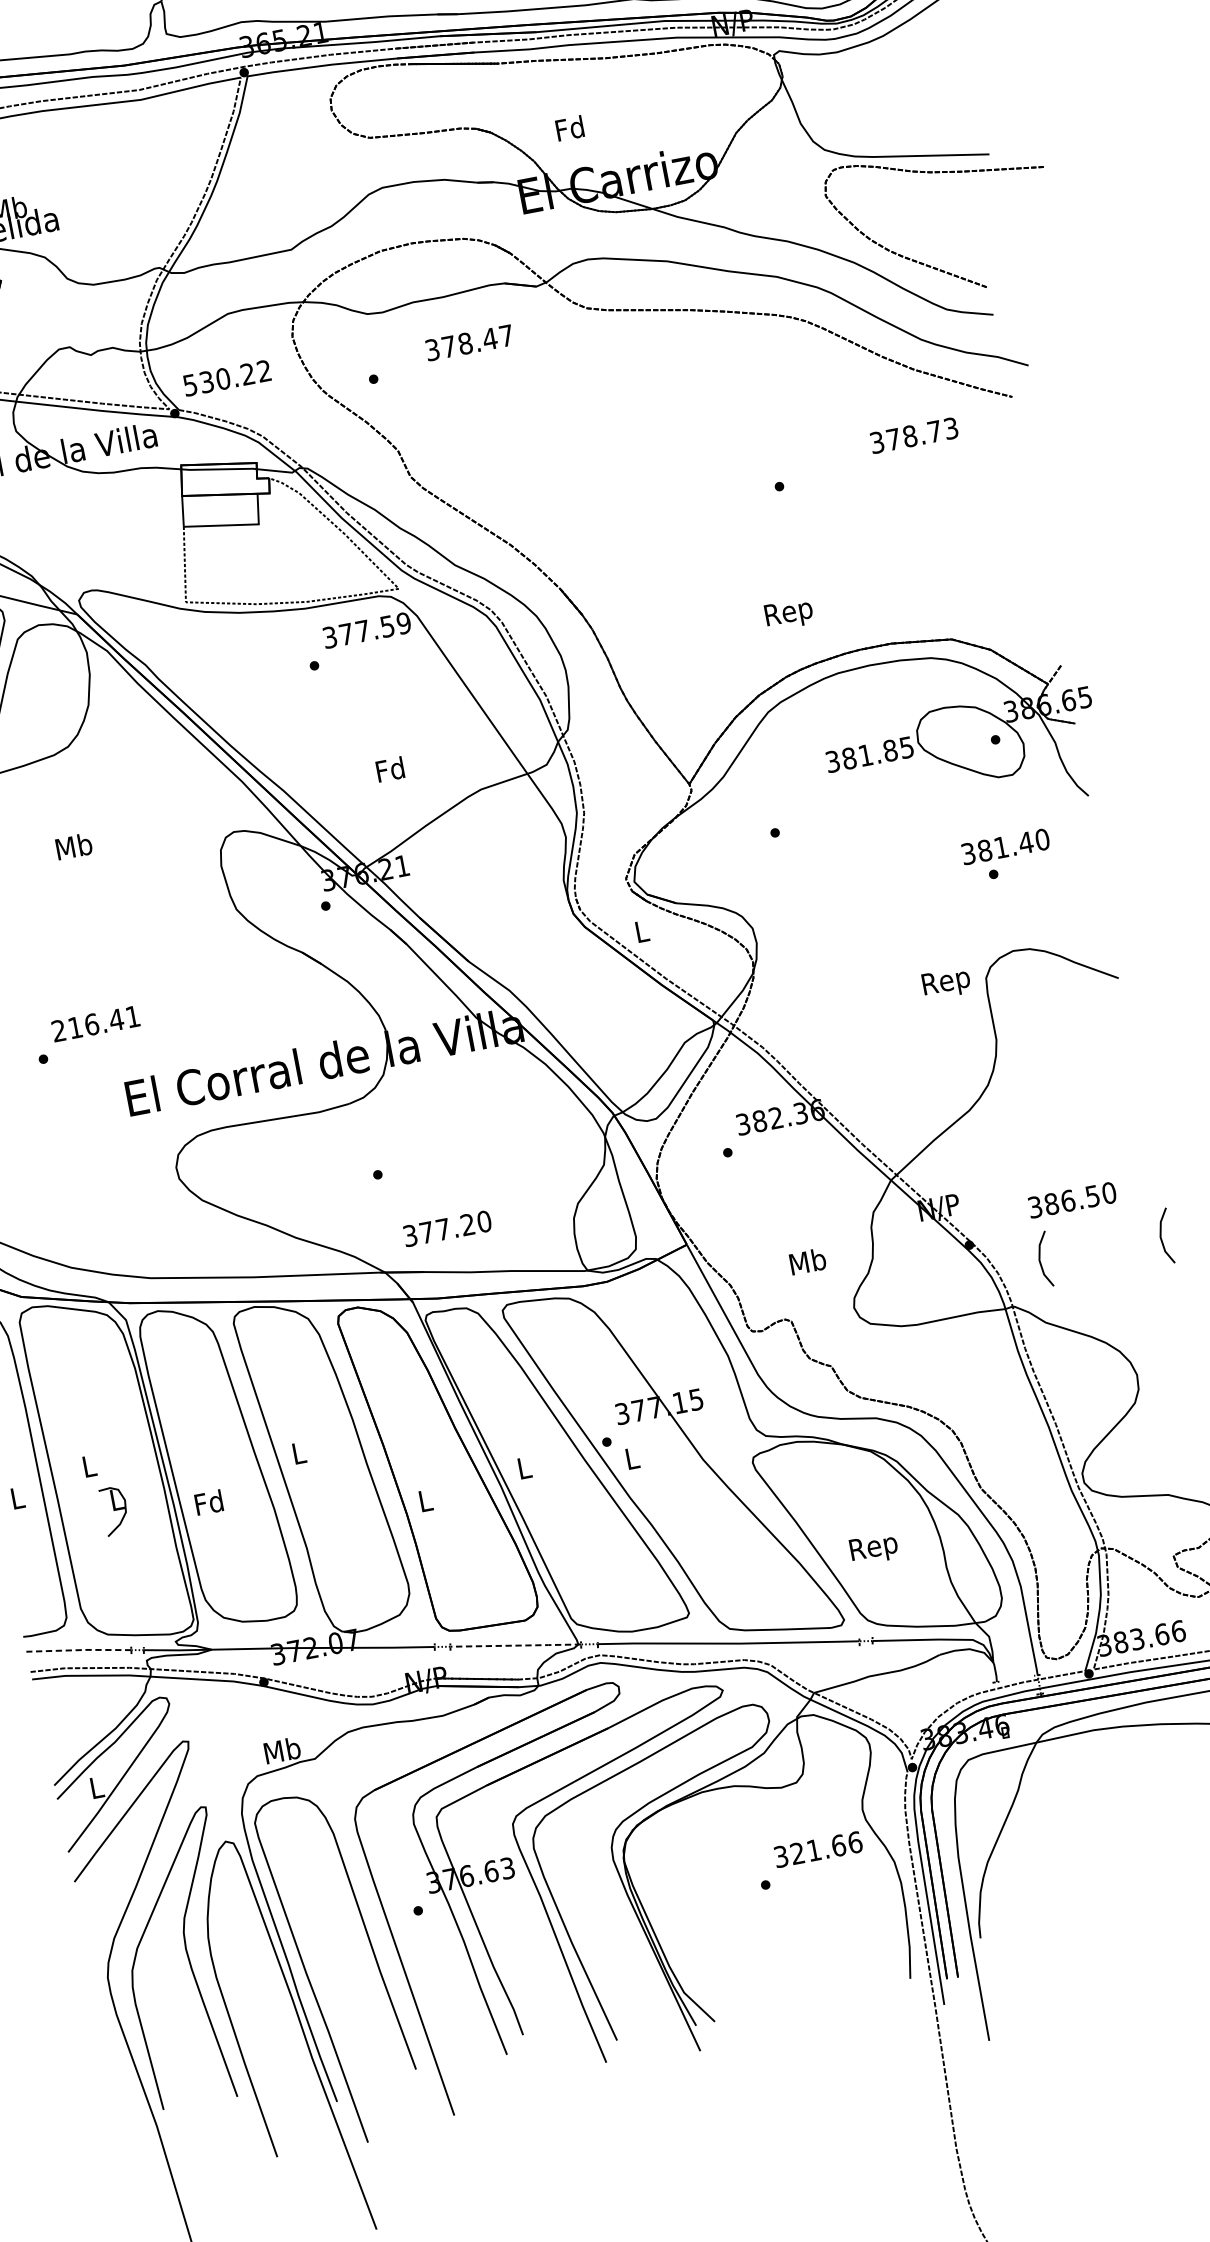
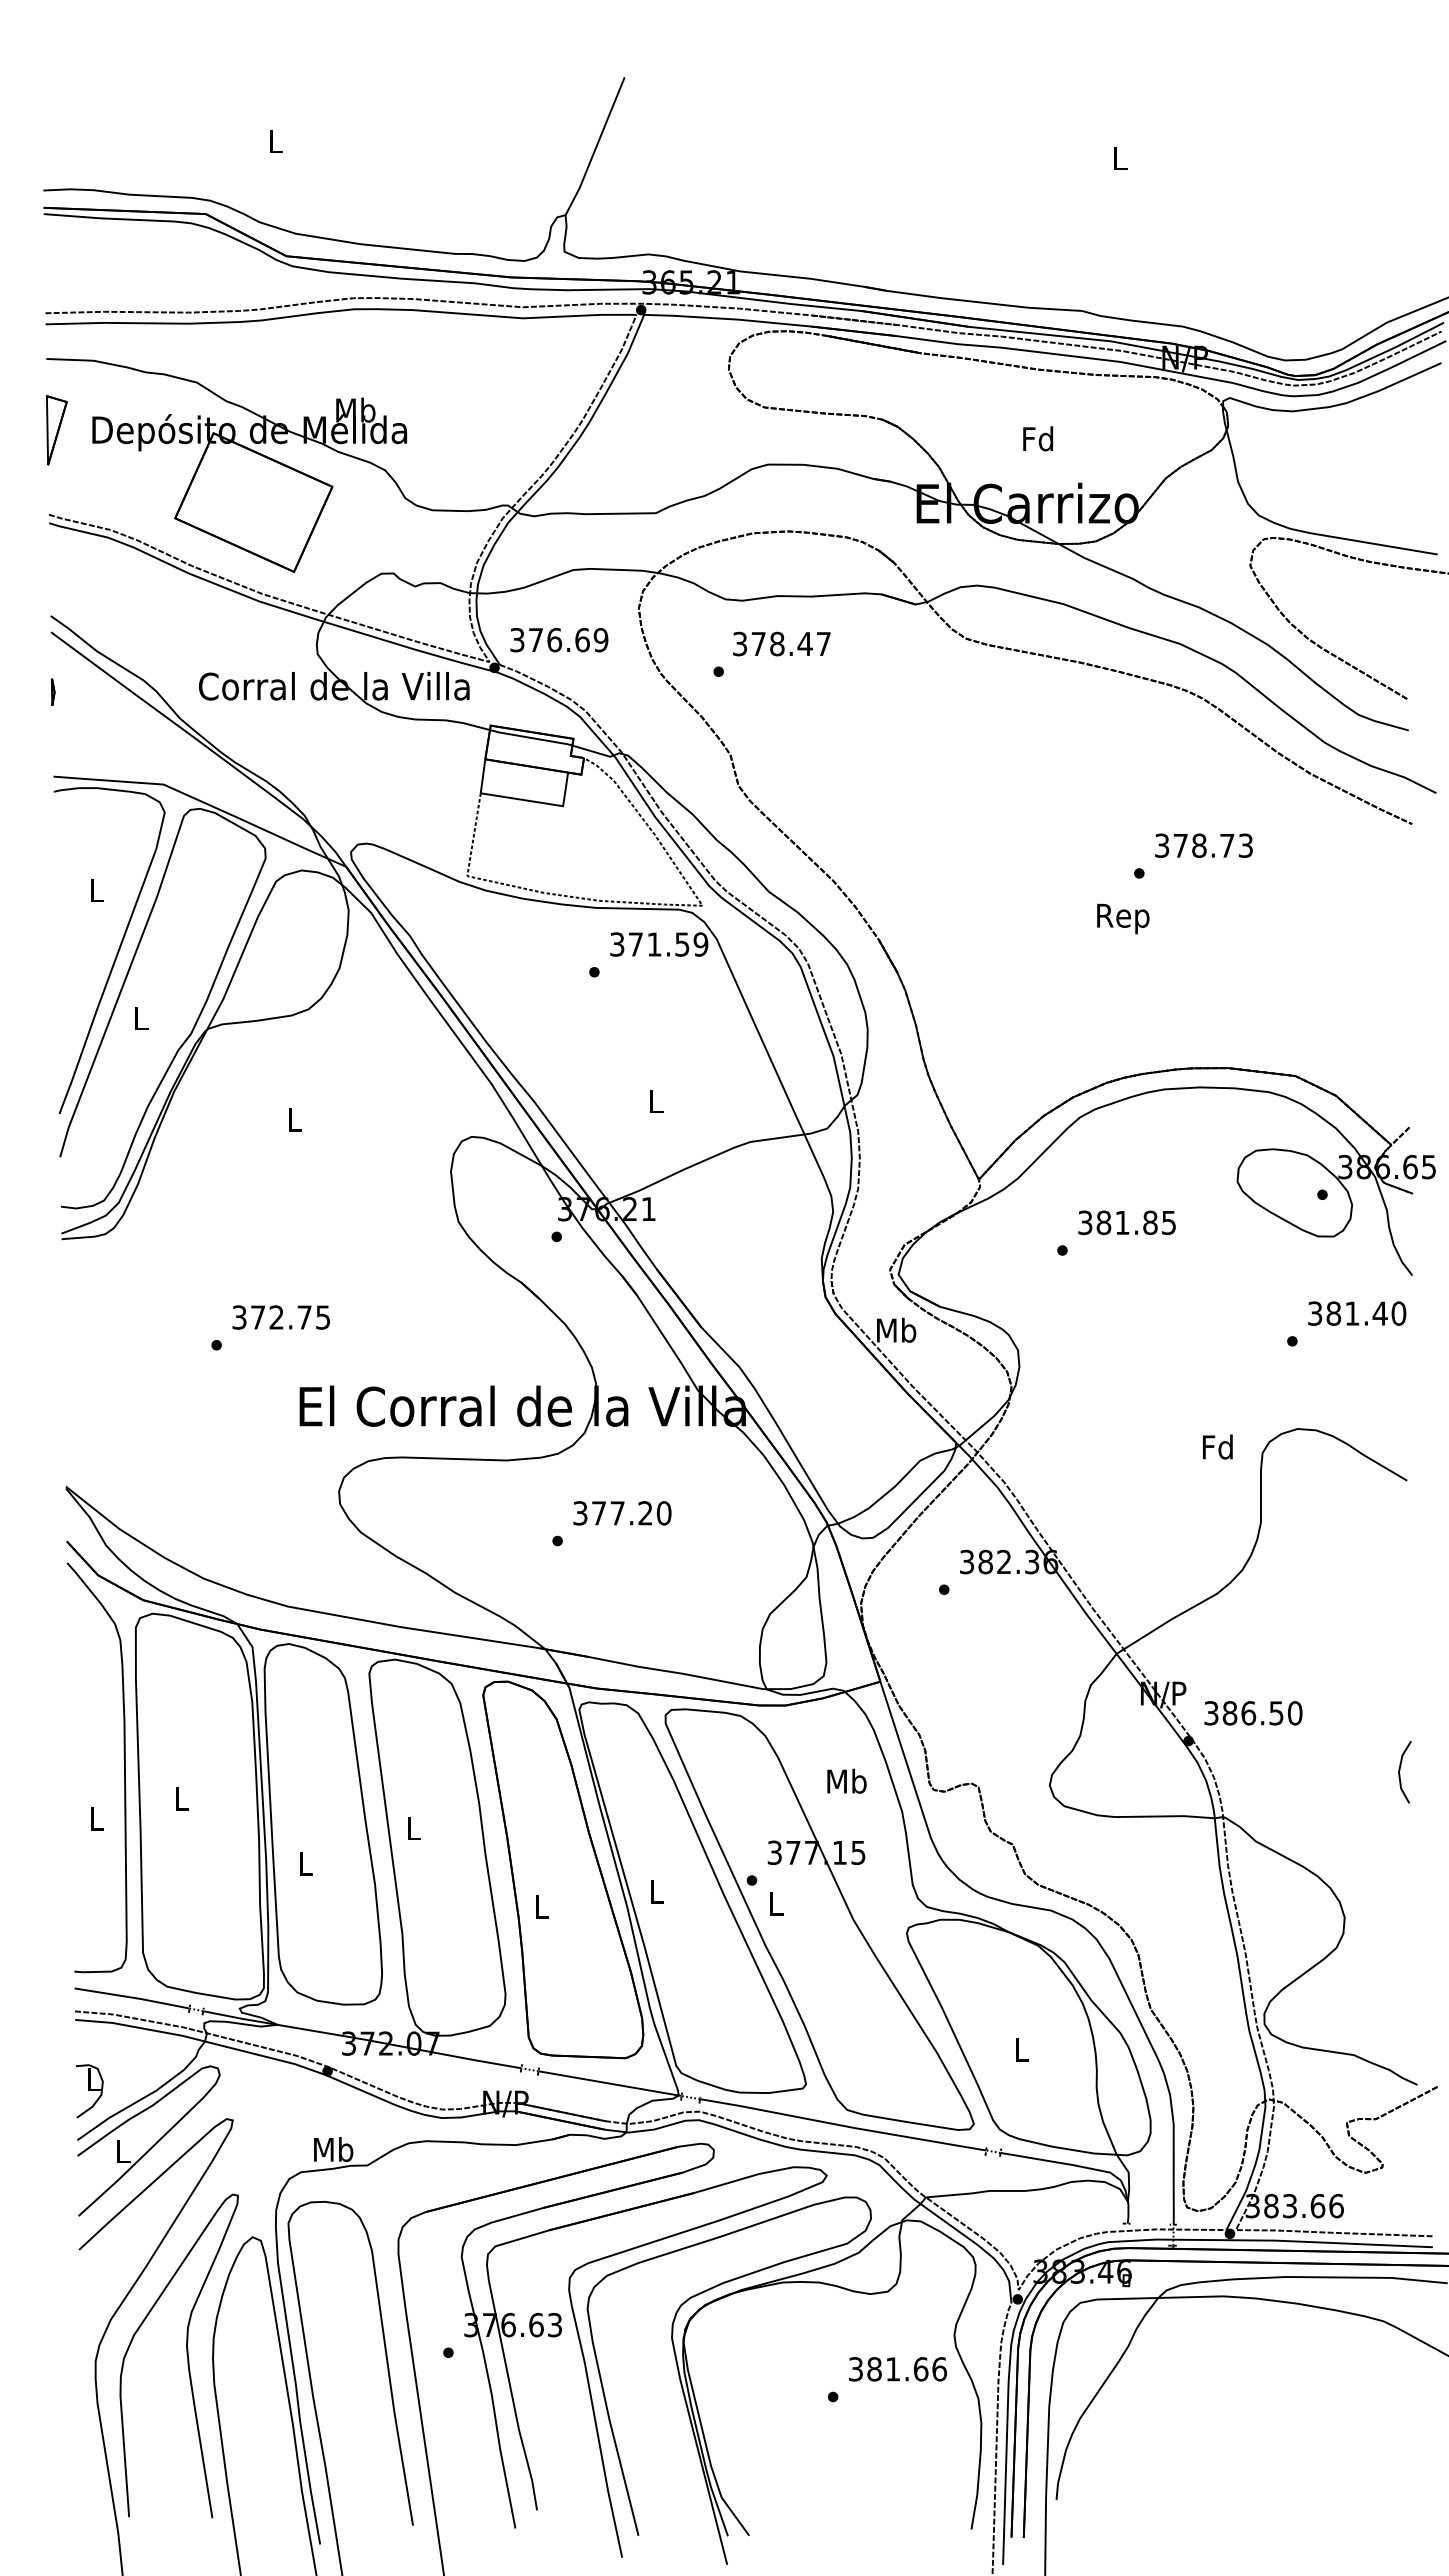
text: (570, 128) -> (1038, 438), moved
text: (469, 342) -> (781, 643), moved
text: (227, 377) -> (559, 639), 530.22 -> 376.69
text: (913, 435) -> (1203, 845), moved
text: (789, 614) -> (1123, 919), moved
text: (362, 631) -> (654, 944), 377.59 -> 371.59
text: (869, 754) -> (1126, 1222), moved
text: (390, 768) -> (655, 1100), Fd -> L
text: (74, 845) -> (294, 1118), Mb -> L
text: (1005, 846) -> (1357, 1313), moved
text: (641, 930) -> (896, 1329), L -> Mb
text: (946, 982) -> (1218, 1449), Rep -> Fd
text: (95, 1023) -> (280, 1317), 216.41 -> 372.75
text: (1072, 1200) -> (1253, 1713), moved
text: (447, 1228) -> (622, 1513), moved
line: (1040, 1258) -> (1263, 1770), removed
text: (807, 1260) -> (846, 1780), moved
text: (208, 1502) -> (304, 1863), Fd -> L
part: (114, 1511) -> (89, 2091), moved
text: (874, 1548) -> (1021, 2052), Rep -> L
line: (516, 1645) -> (610, 2083), dashed -> solid
line: (79, 1650) -> (132, 1997), dashed -> solid
text: (797, 1853) -> (874, 2369), 321.66 -> 381.66

